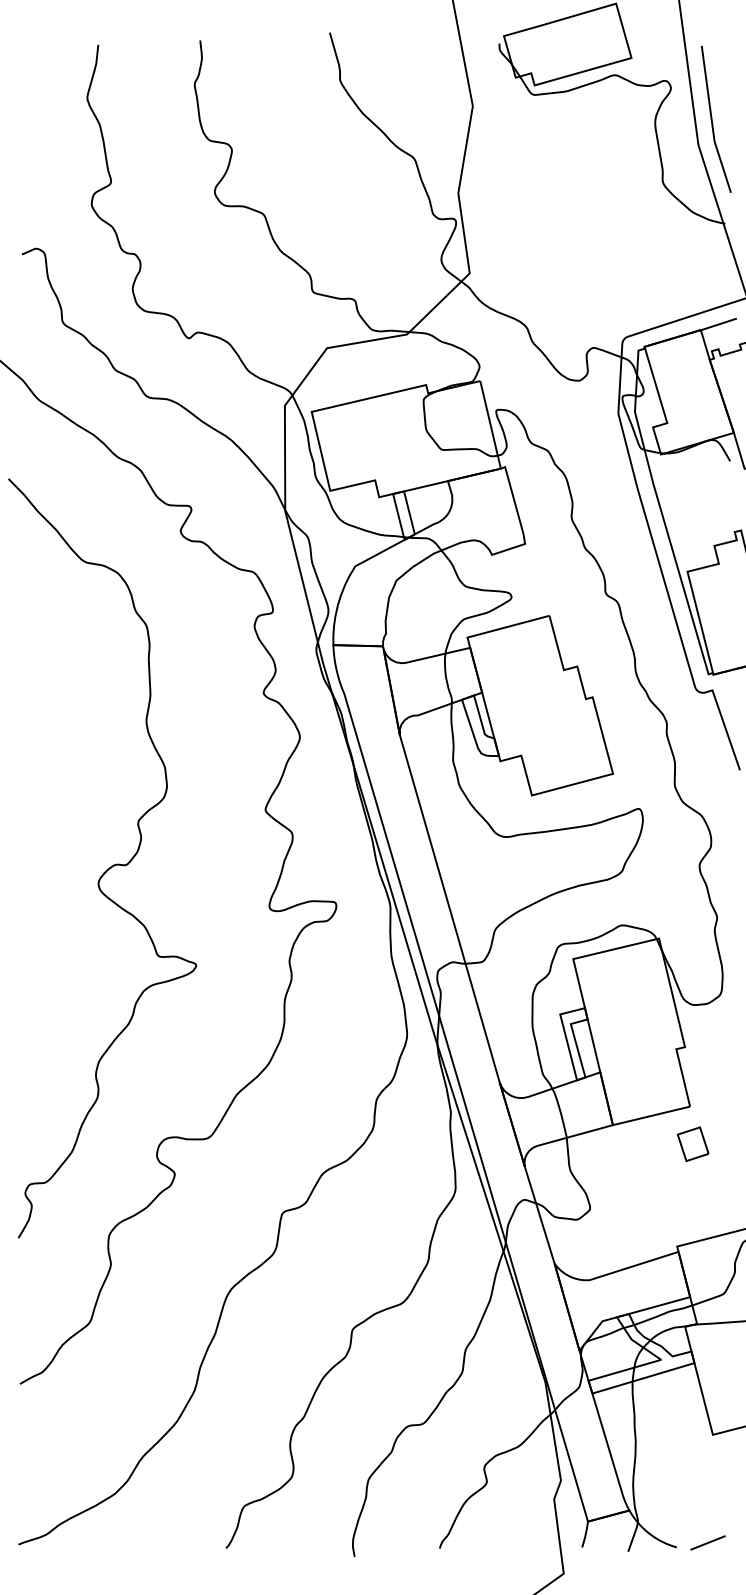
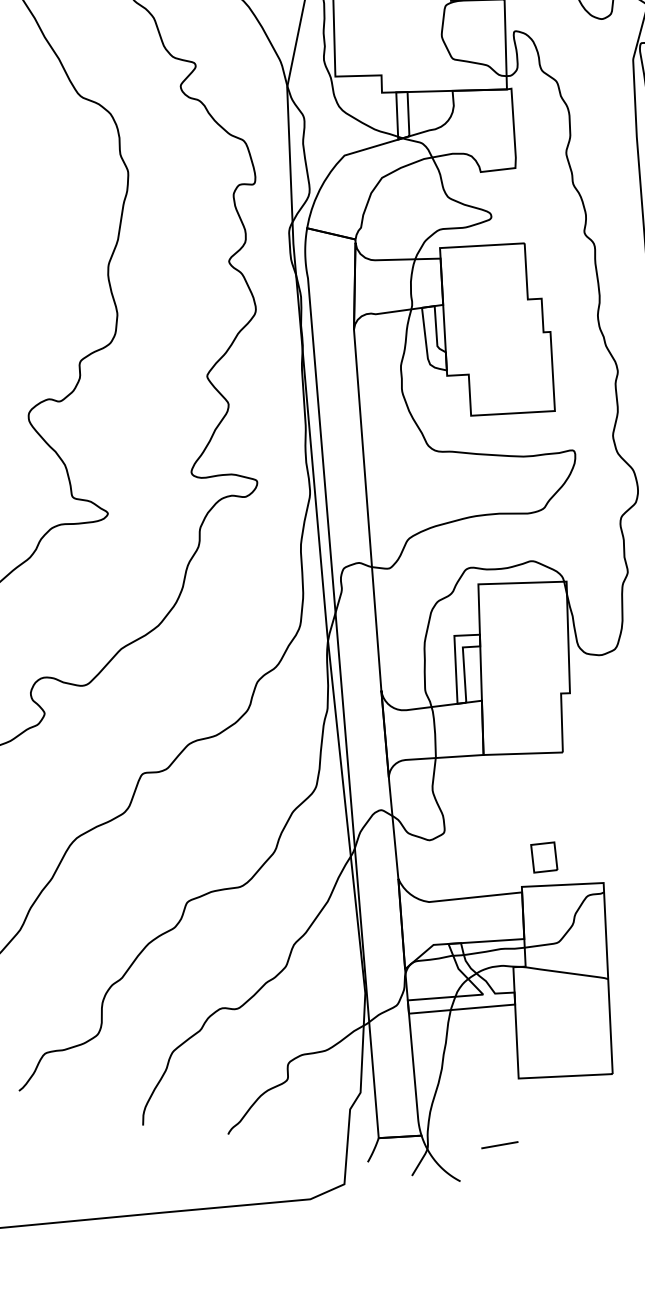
part: (692, 1143) -> (543, 856), moved
line: (707, 1542) -> (499, 1144), moved

